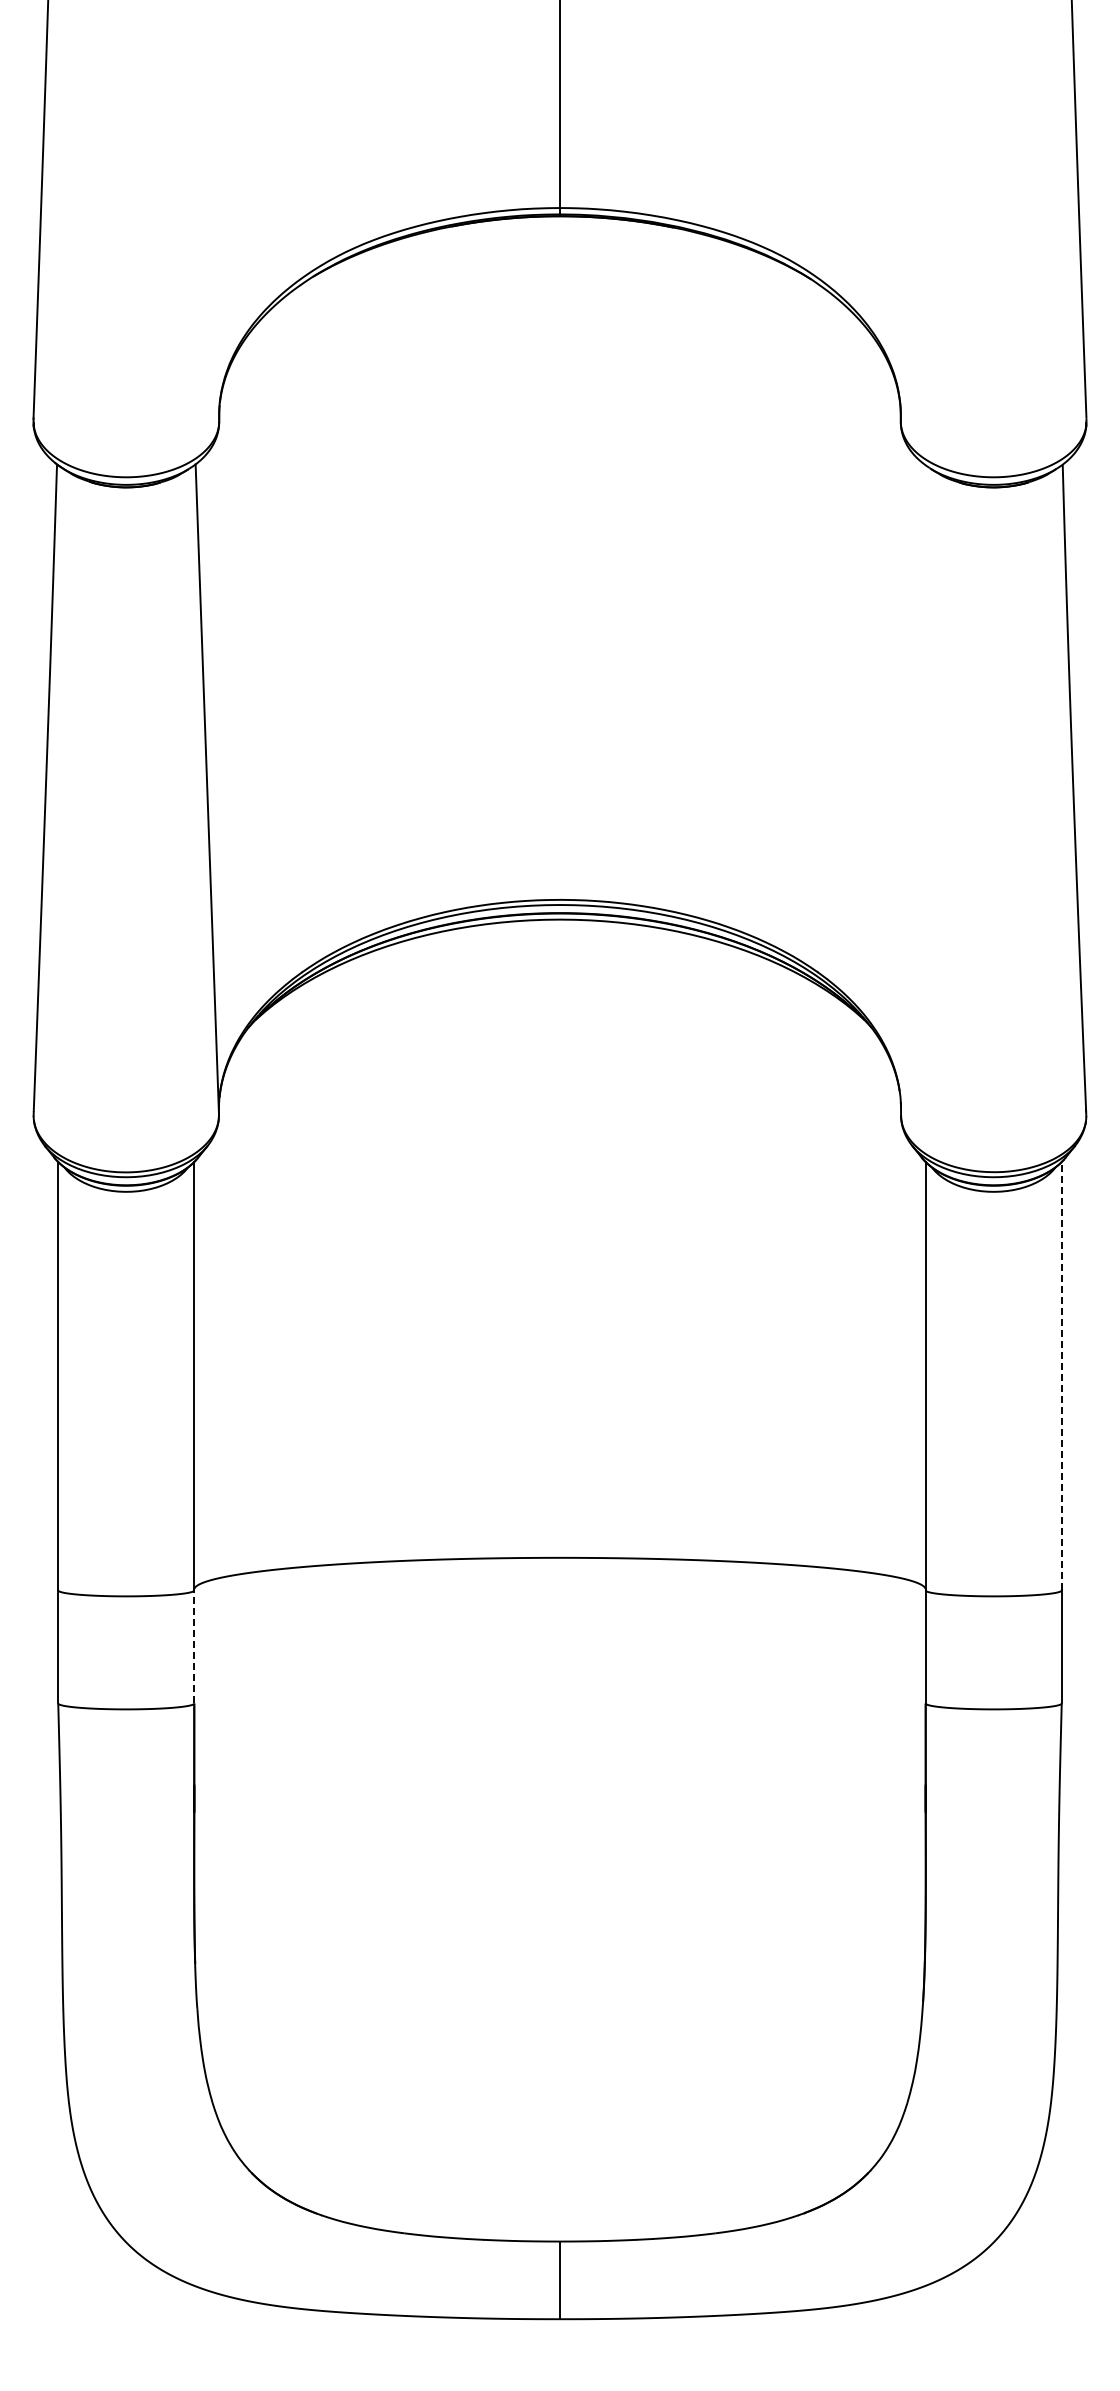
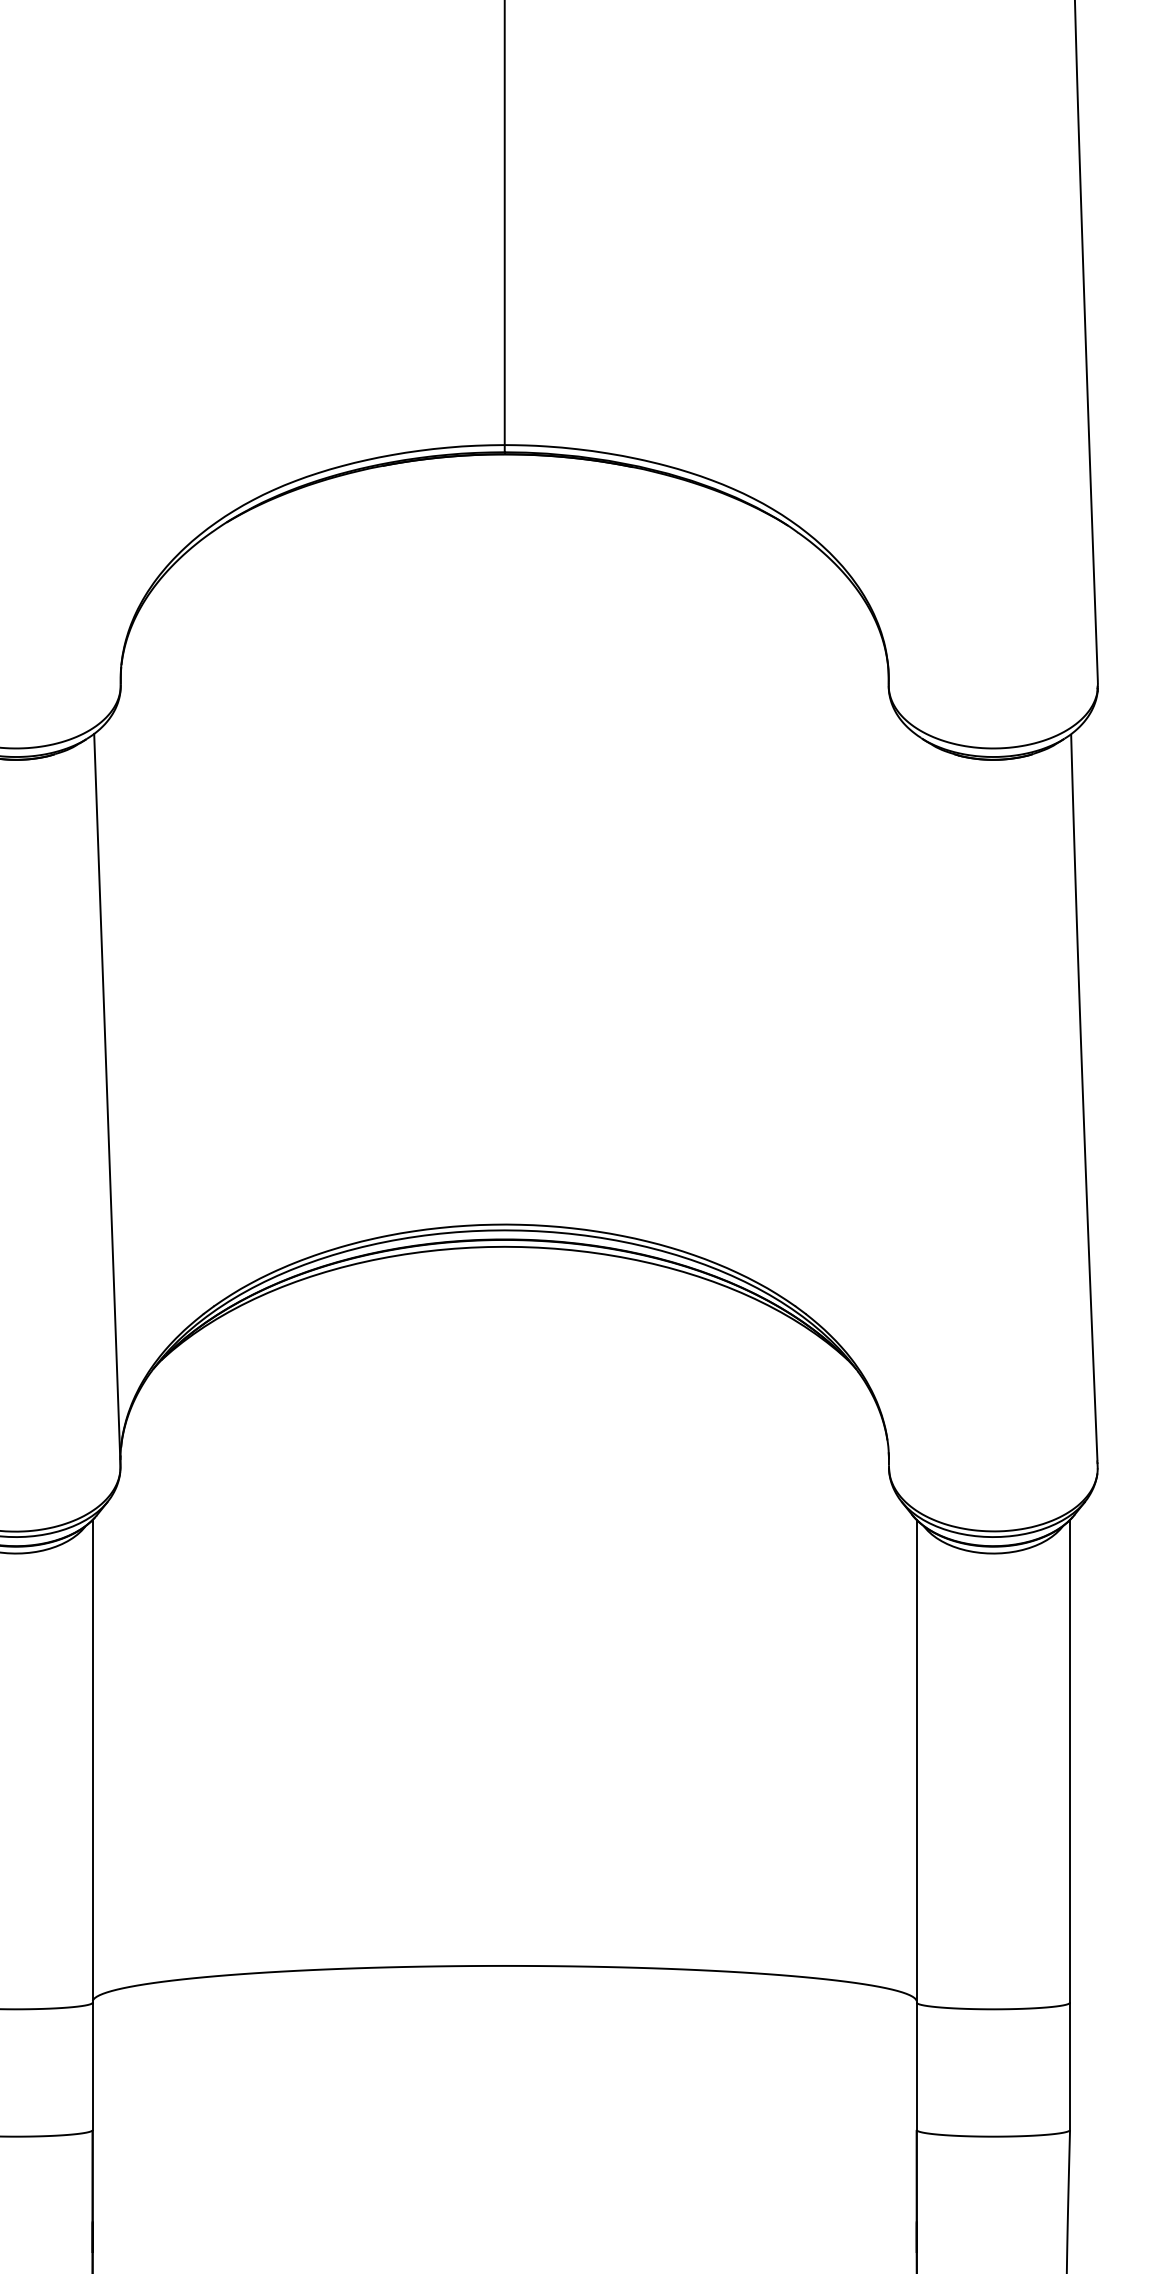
line: (1061, 1375) -> (1069, 1760), dashed -> solid
line: (194, 1646) -> (92, 2065), dashed -> solid

